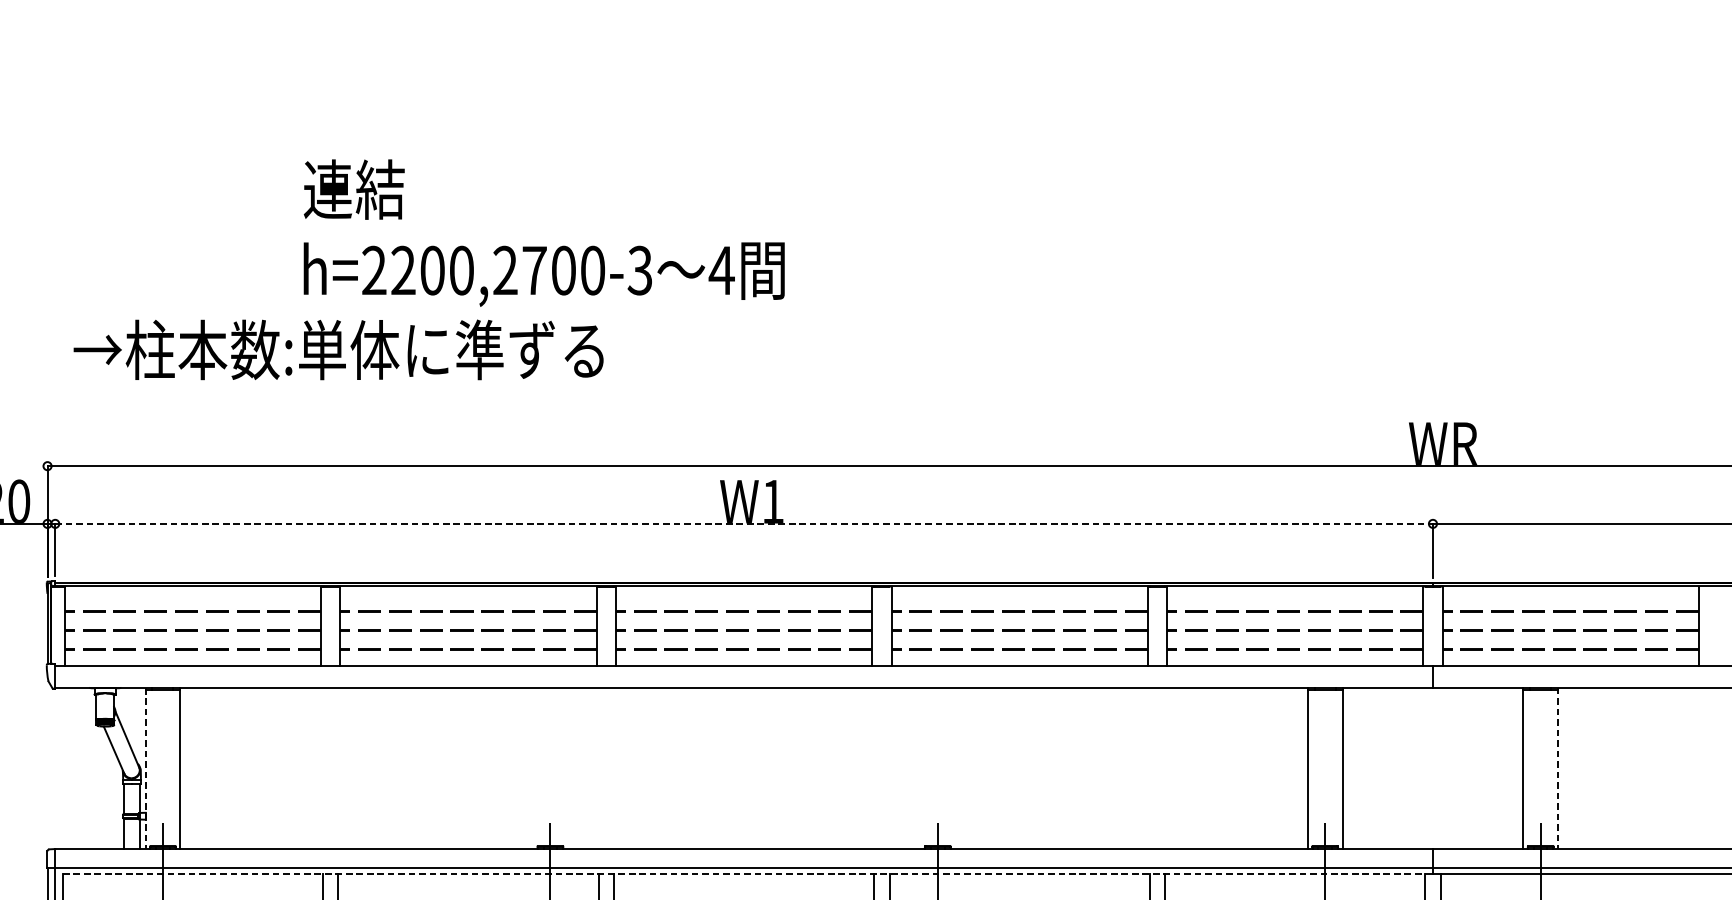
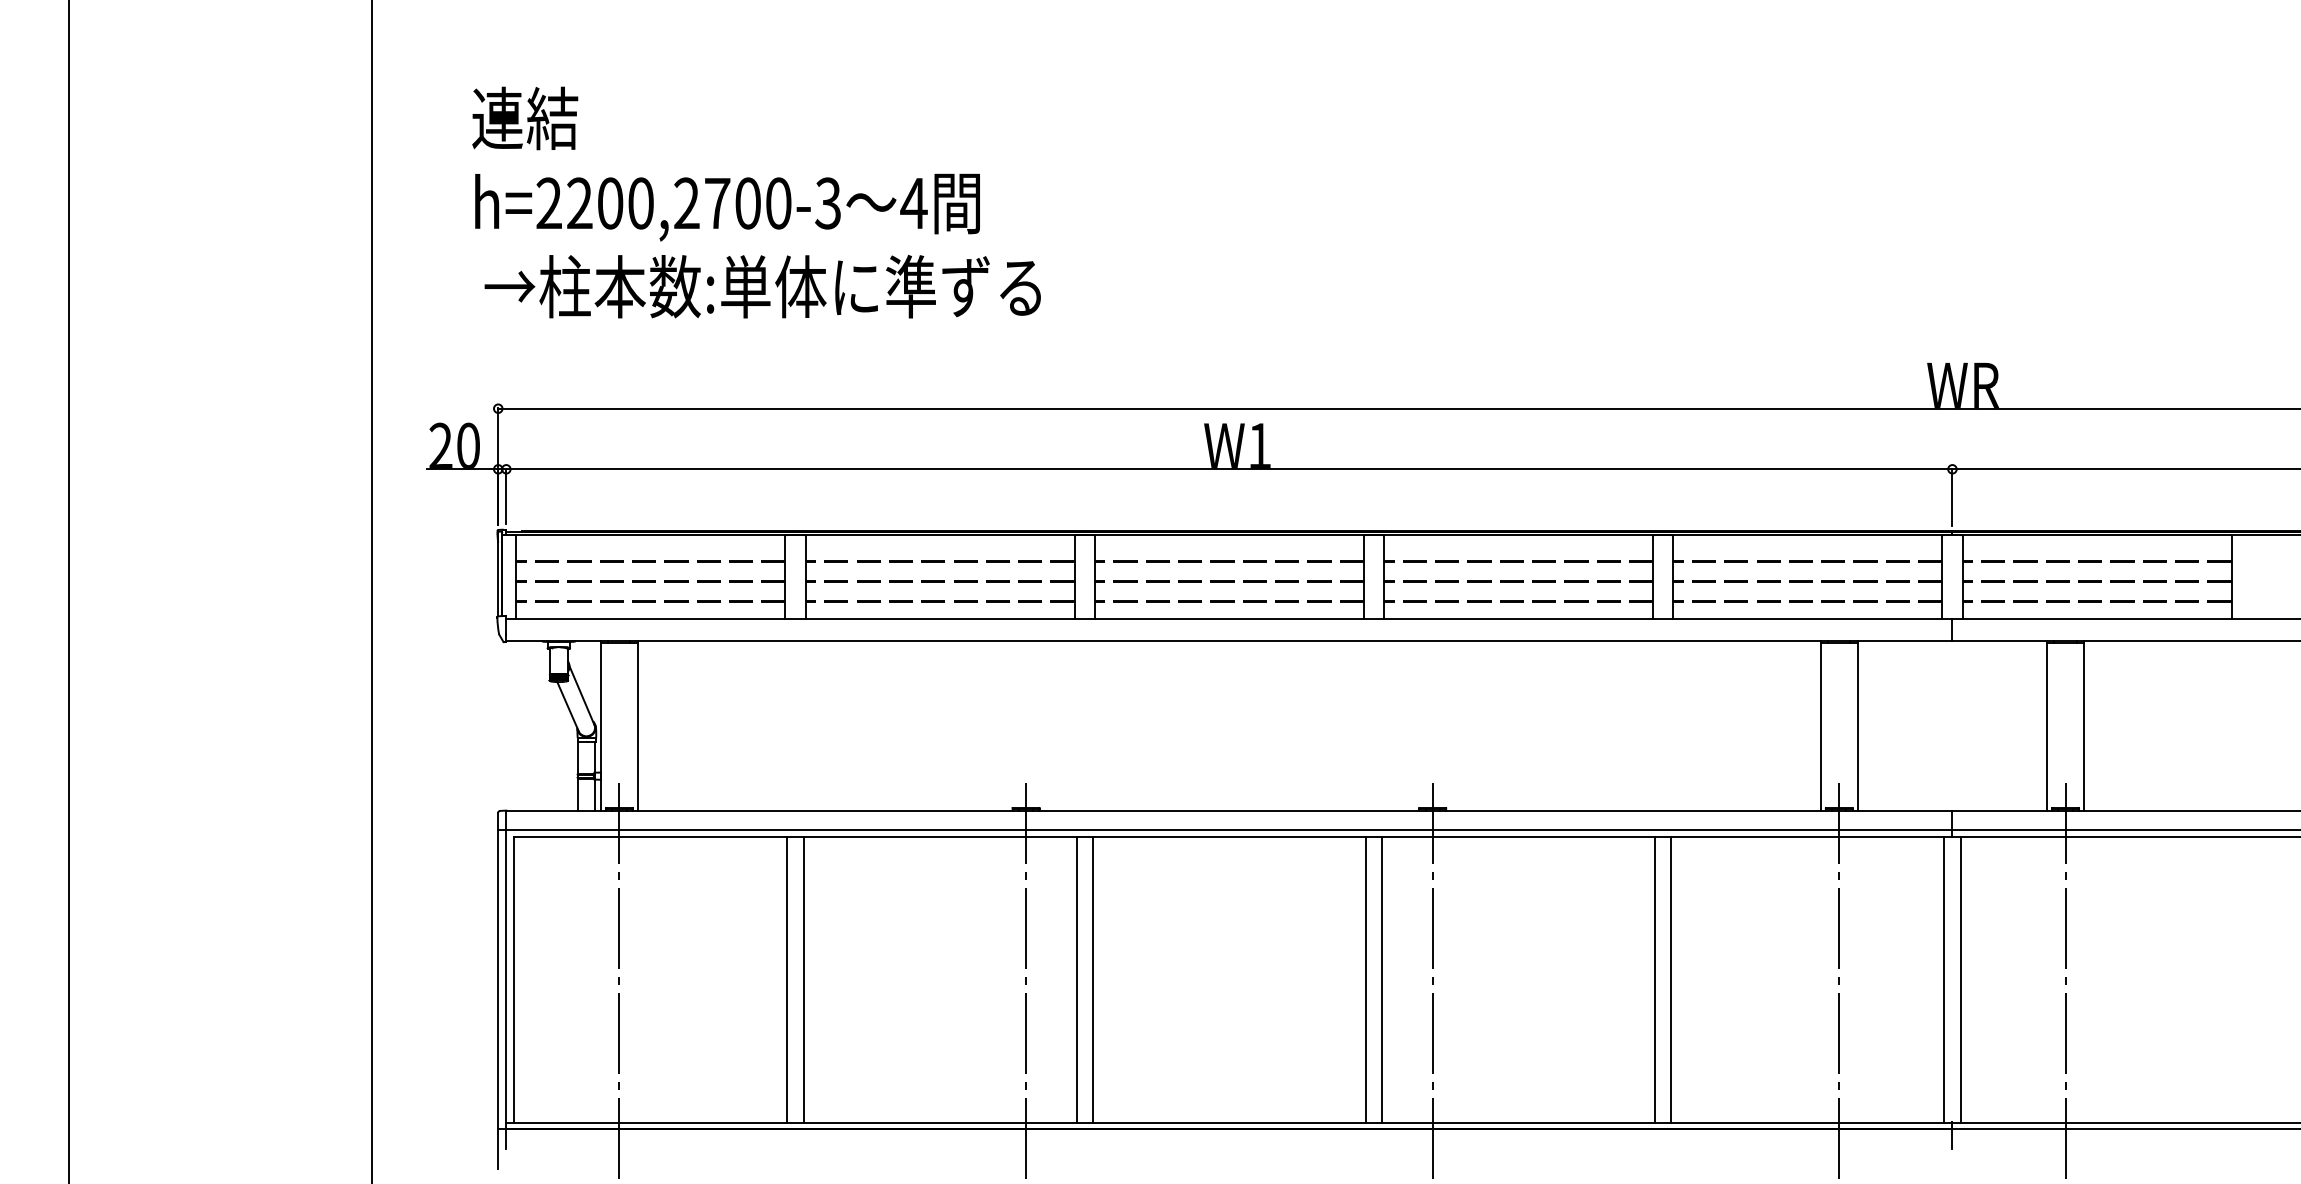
text: (354, 189) -> (525, 118), moved
text: (544, 274) -> (727, 207), moved
text: (338, 349) -> (762, 286), moved
line: (744, 524) -> (1229, 469), dashed -> solid
line: (145, 768) -> (601, 726), dashed -> solid
line: (1557, 768) -> (2083, 726), dashed -> solid
line: (748, 873) -> (1233, 836), dashed -> solid

